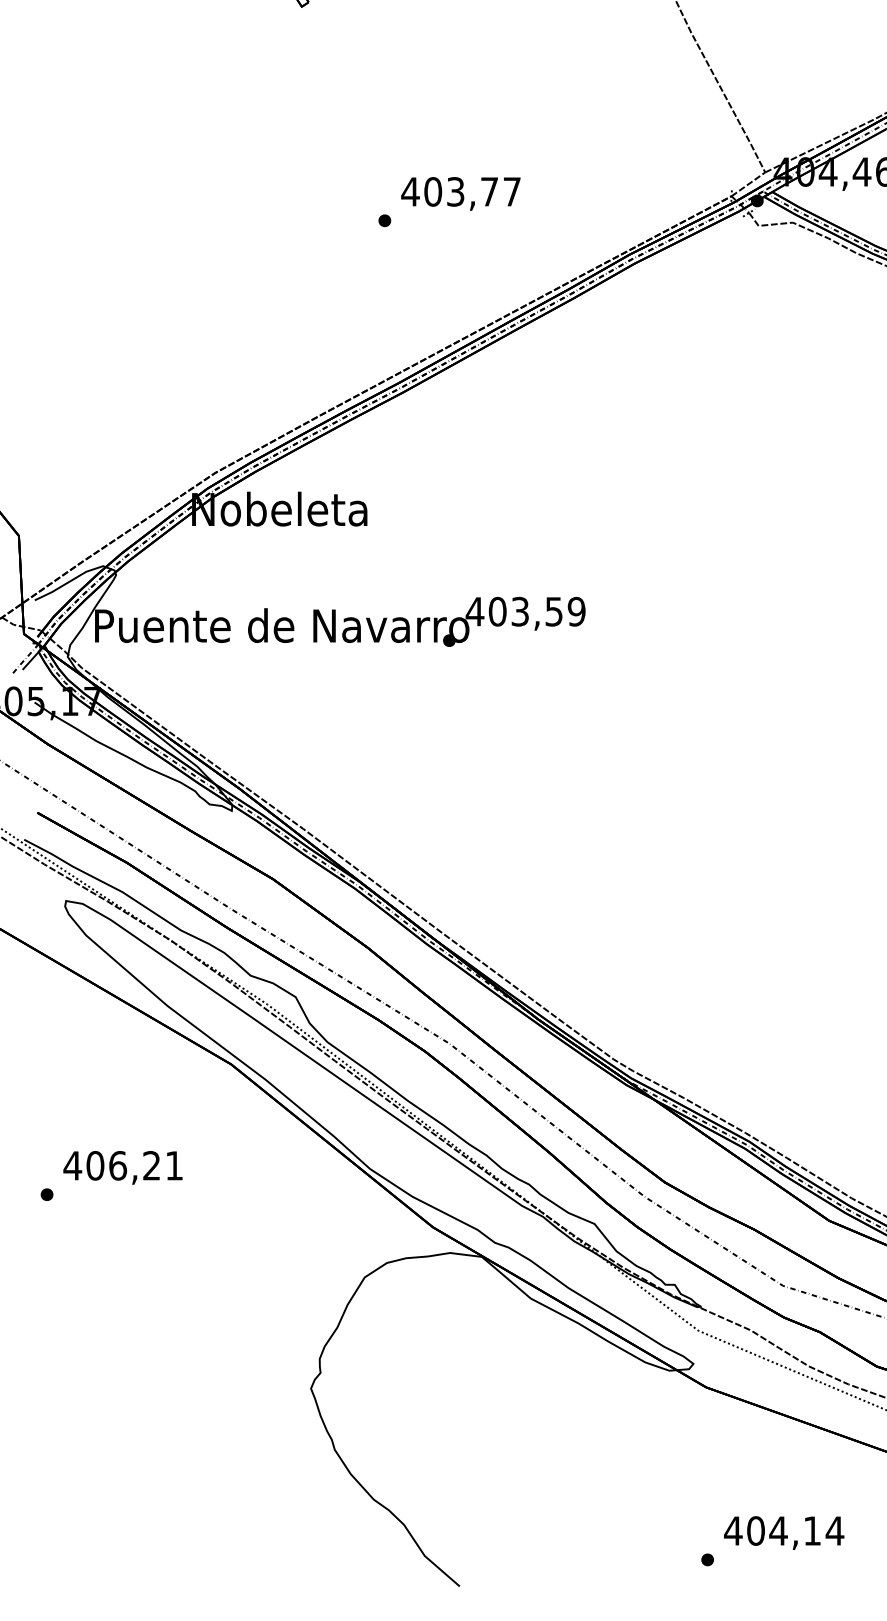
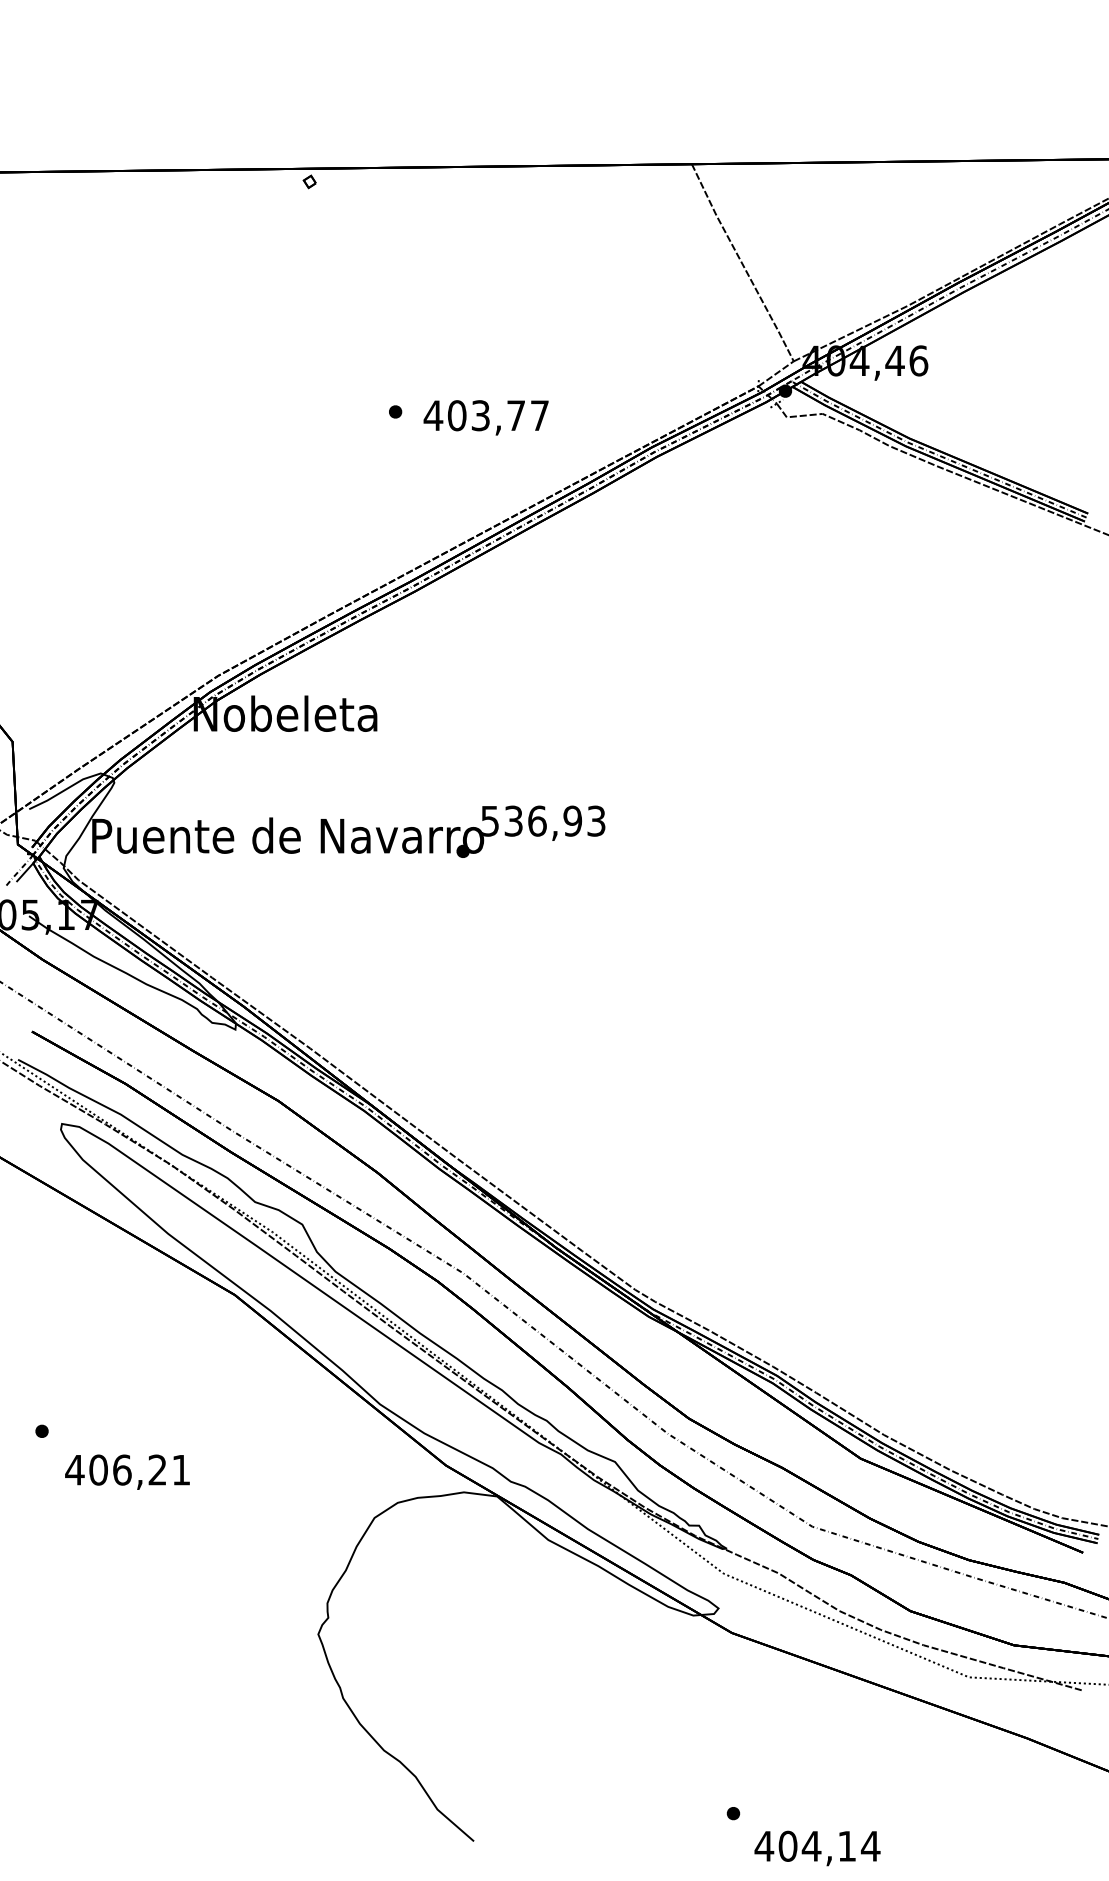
text: (460, 193) -> (485, 417), moved
text: (525, 611) -> (542, 820), 403,59 -> 536,93
text: (122, 1167) -> (127, 1471), moved
text: (784, 1533) -> (817, 1848), moved

